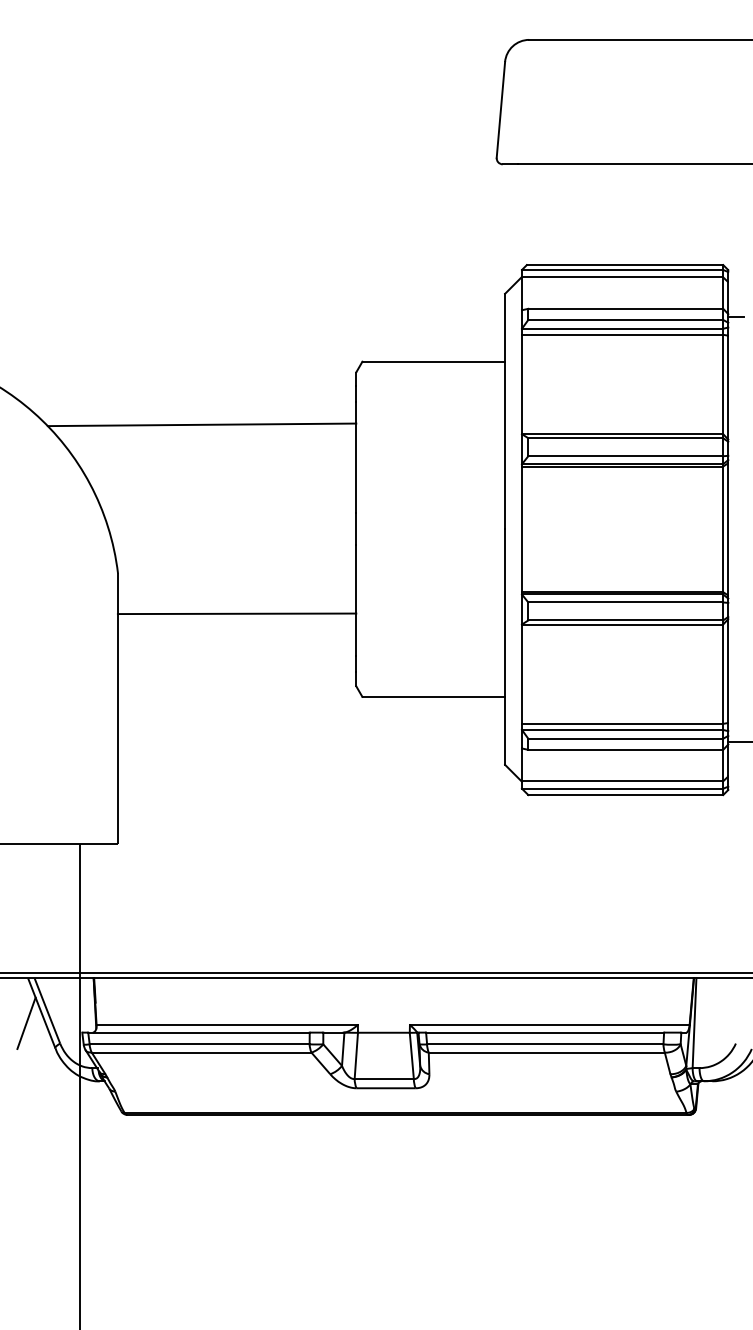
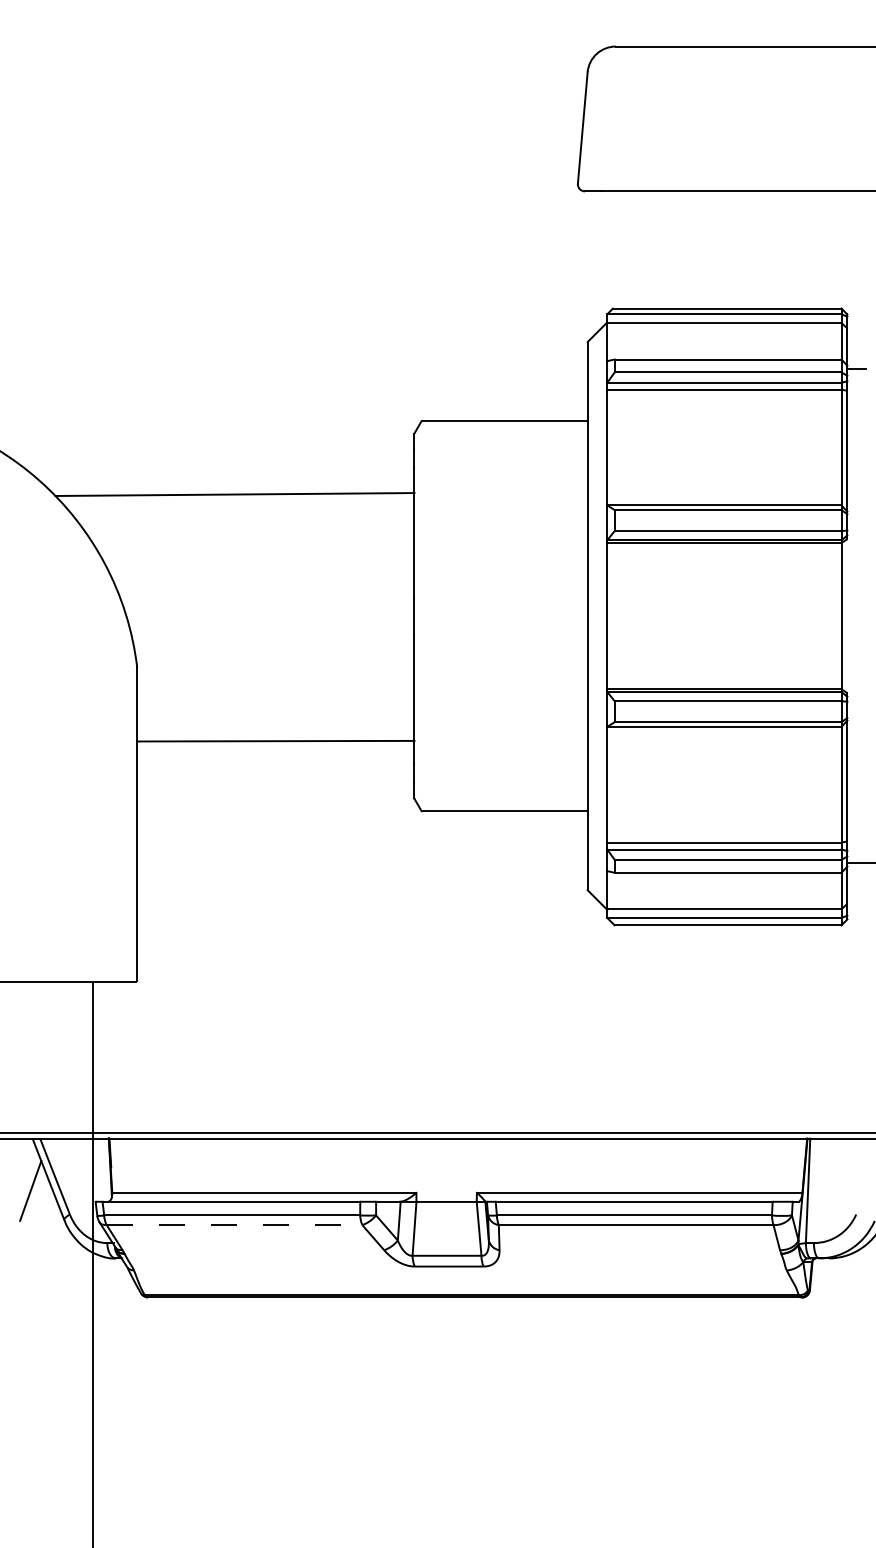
line: (728, 529) -> (847, 616), removed
line: (236, 613) -> (275, 740), moved
line: (201, 1052) -> (234, 1224), solid -> dashed

